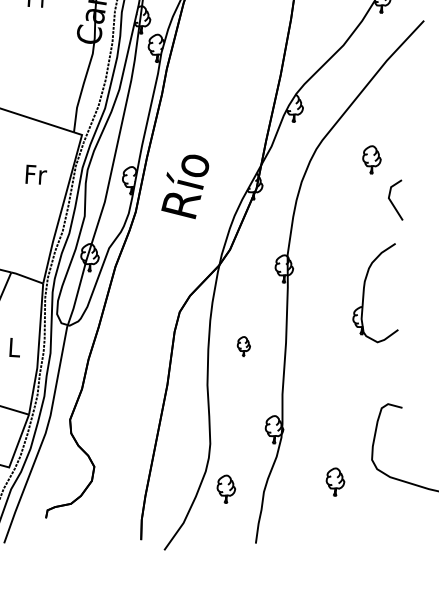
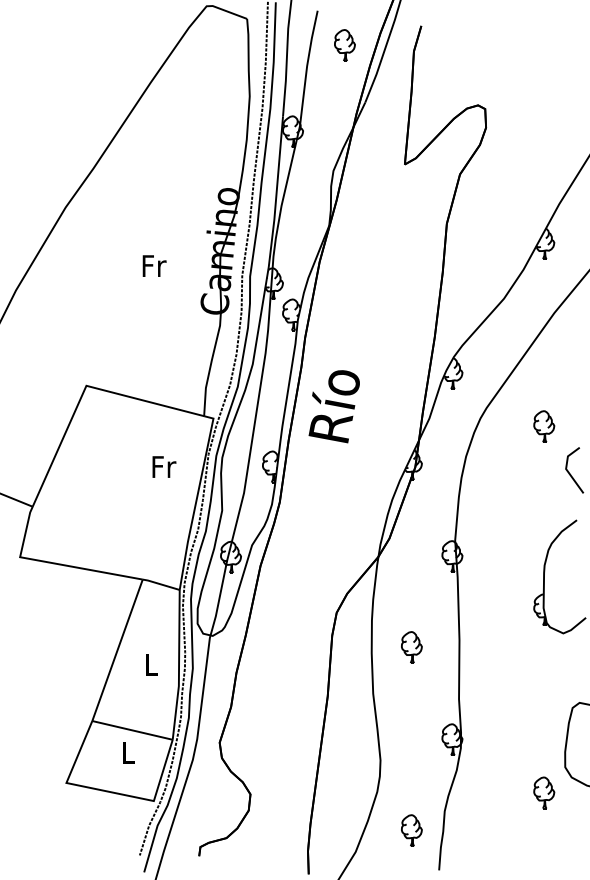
text: (184, 186) -> (333, 406), moved
part: (243, 346) -> (411, 647), size x1.43
part: (335, 481) -> (544, 792), moved
part: (226, 489) -> (411, 830), moved

